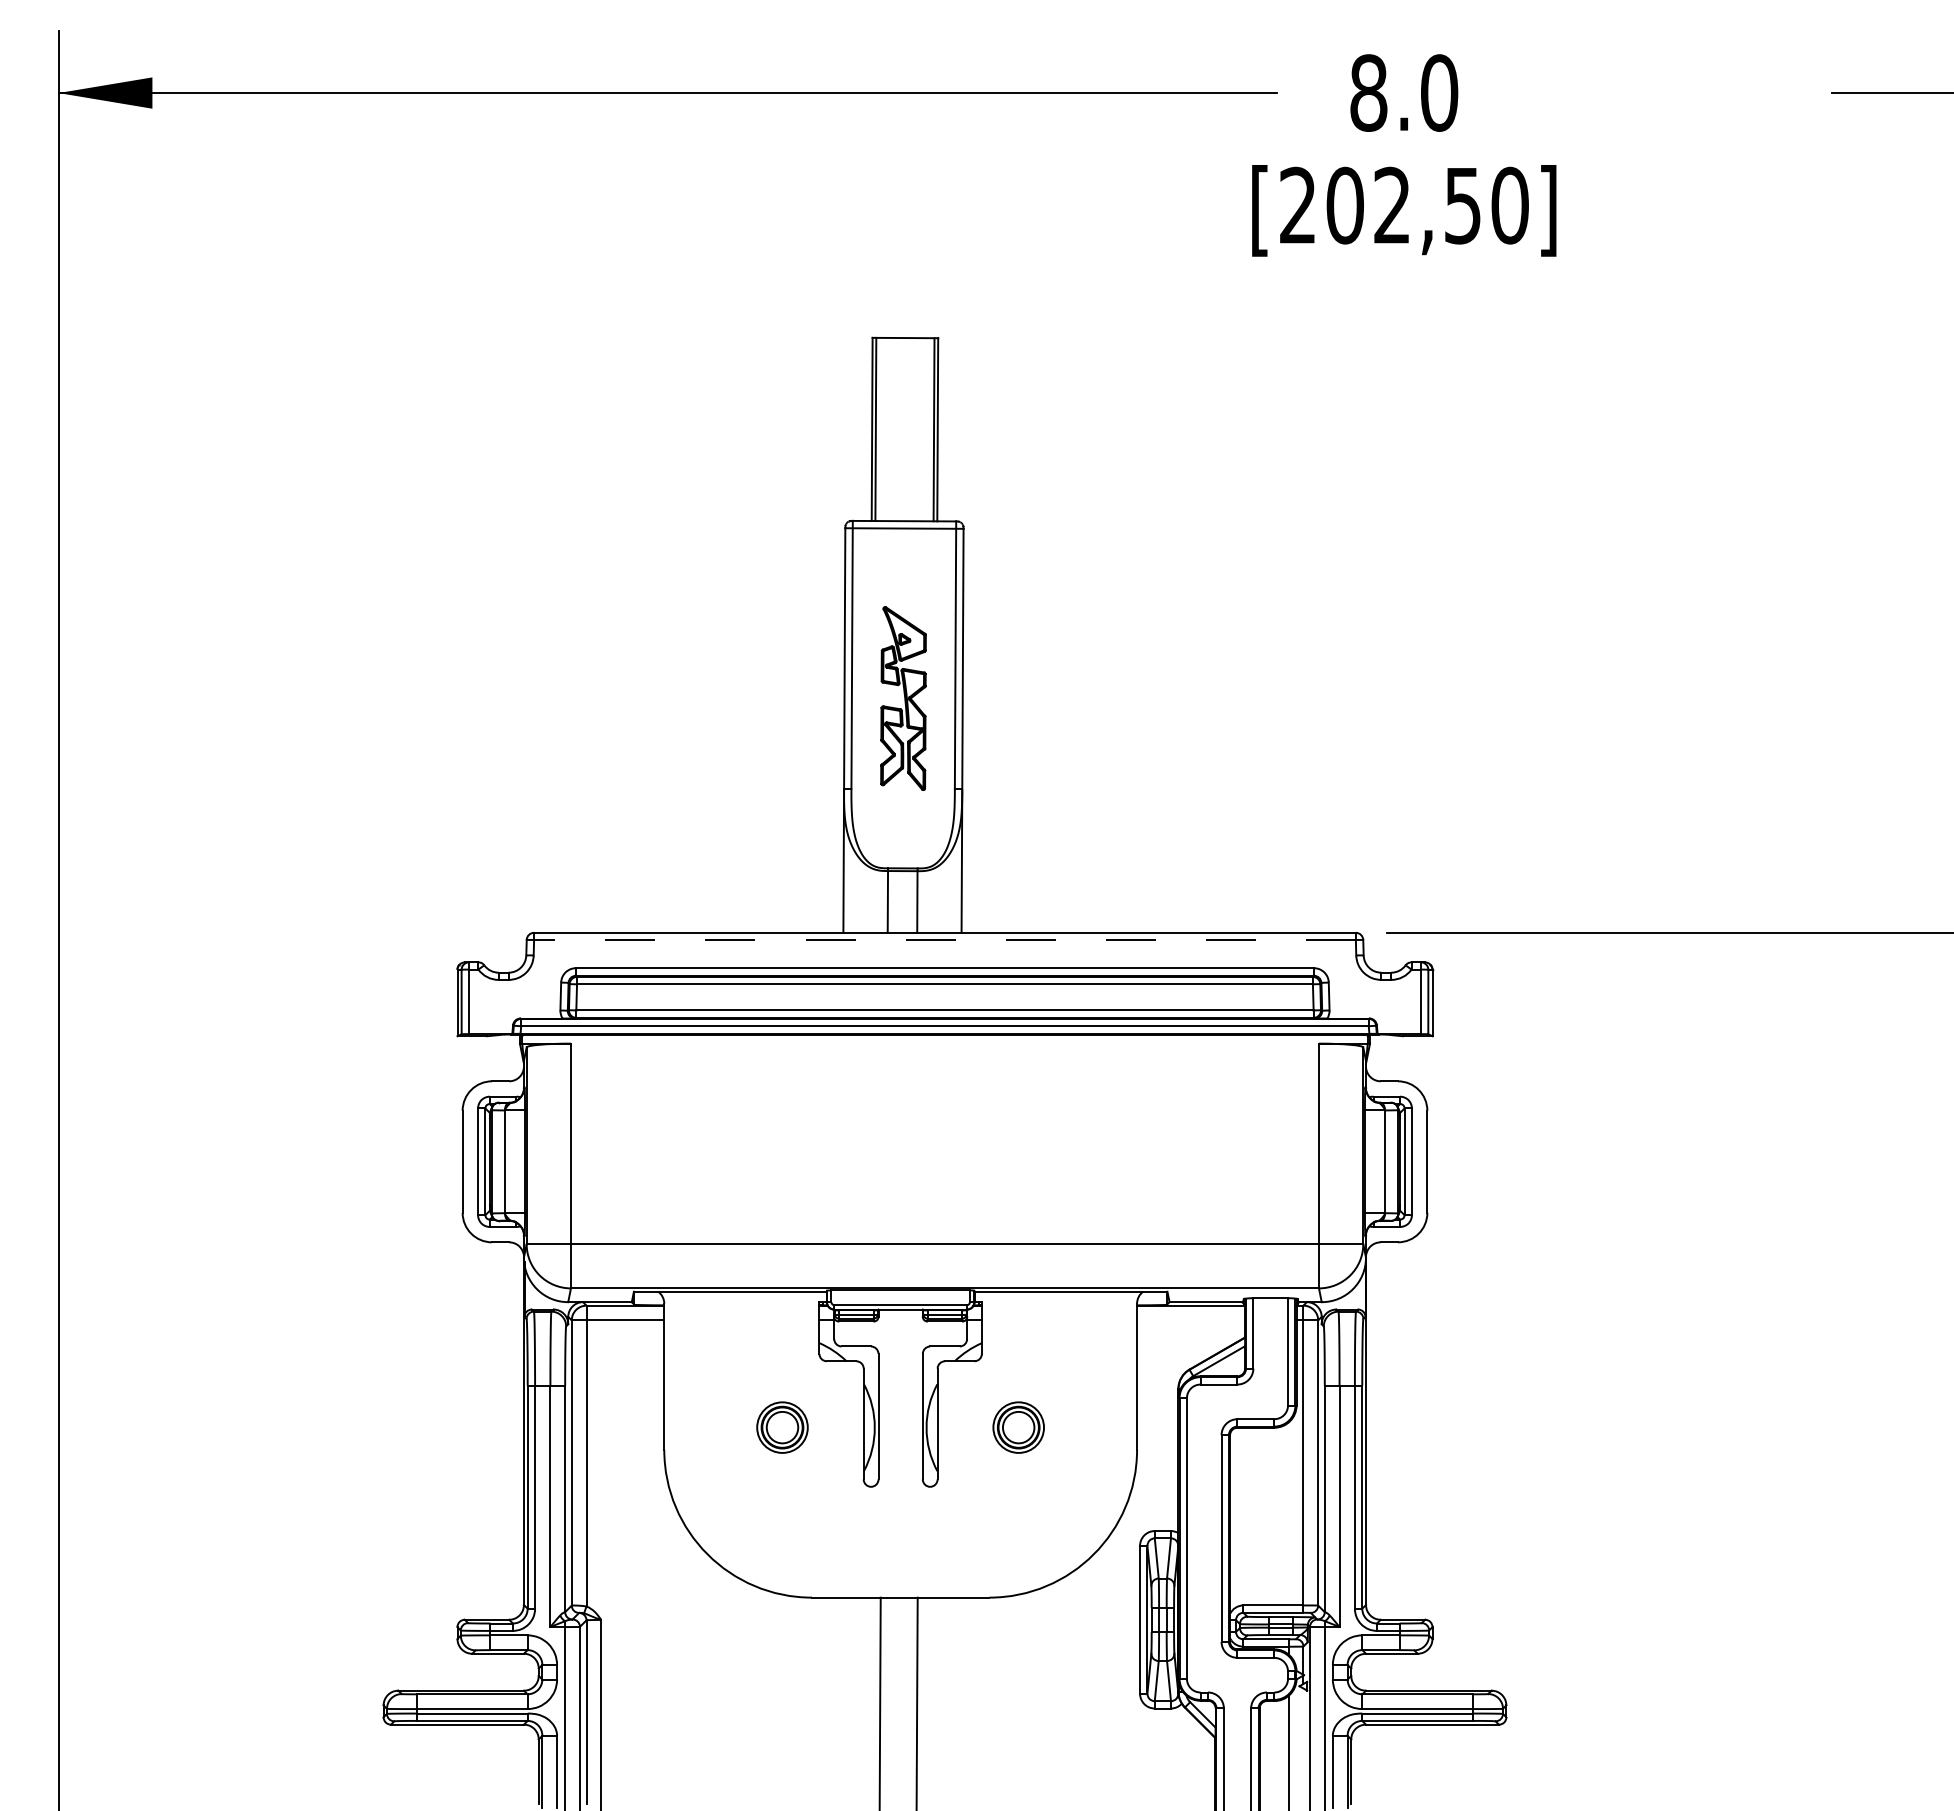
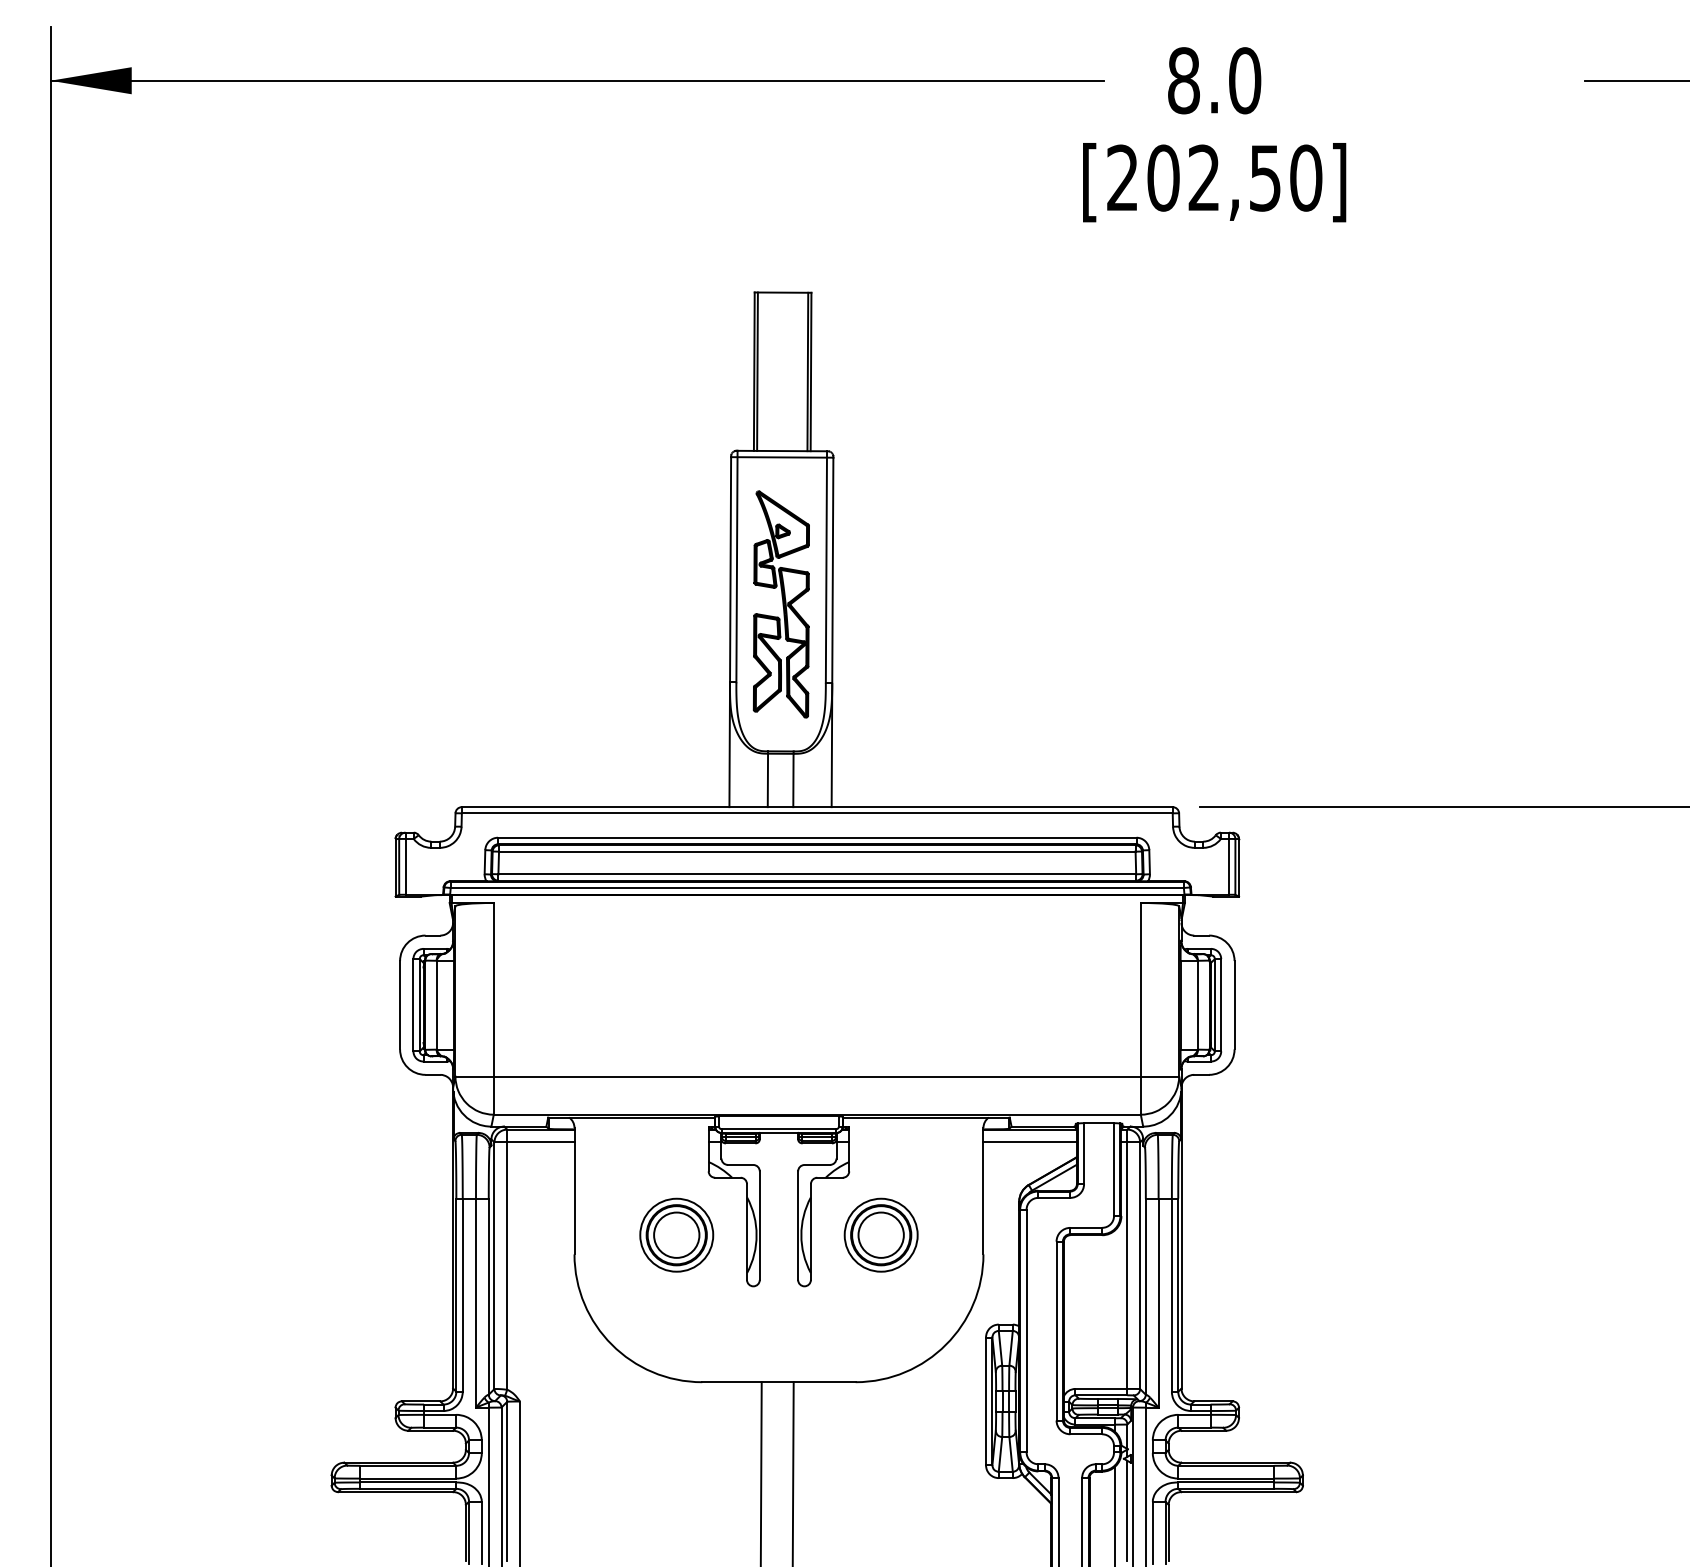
part: (903, 698) -> (781, 604), size x1.43
line: (944, 940) -> (816, 813), dashed -> solid
line: (1190, 1320) -> (1029, 1142), added
part: (782, 1427) -> (676, 1235), size x1.67
part: (1018, 1427) -> (880, 1235), size x1.67
line: (1303, 1746) -> (1127, 1510), added

